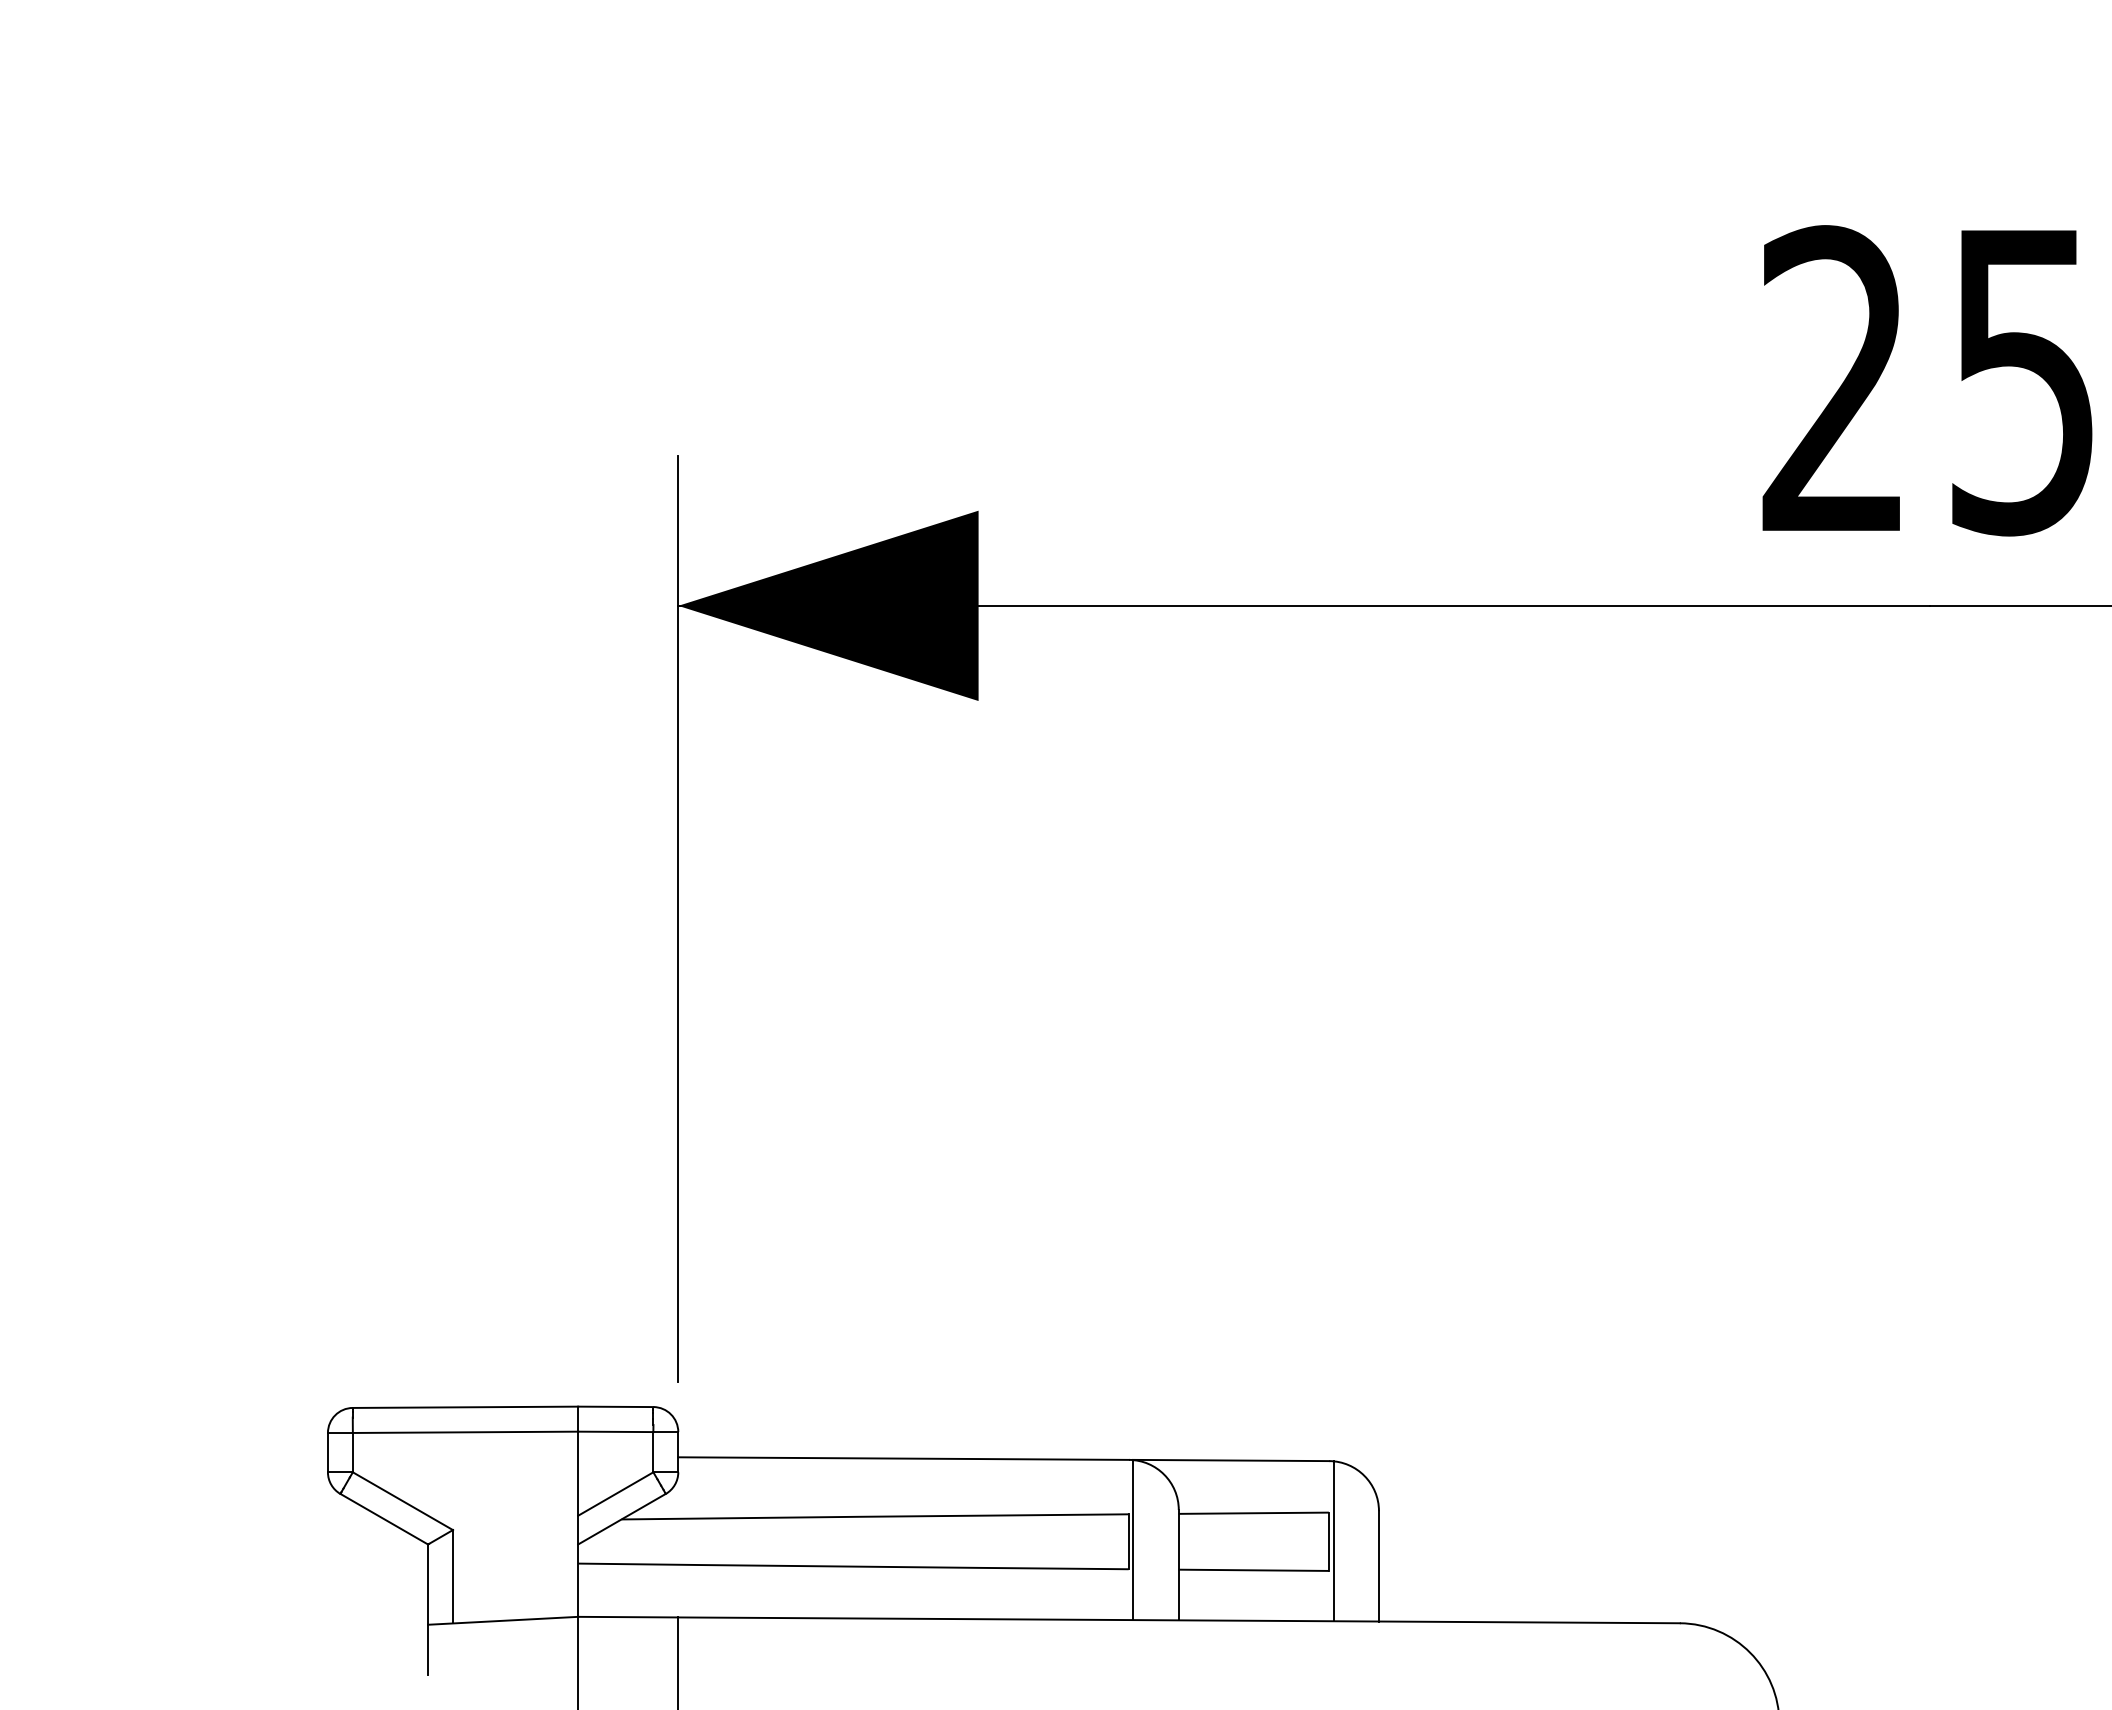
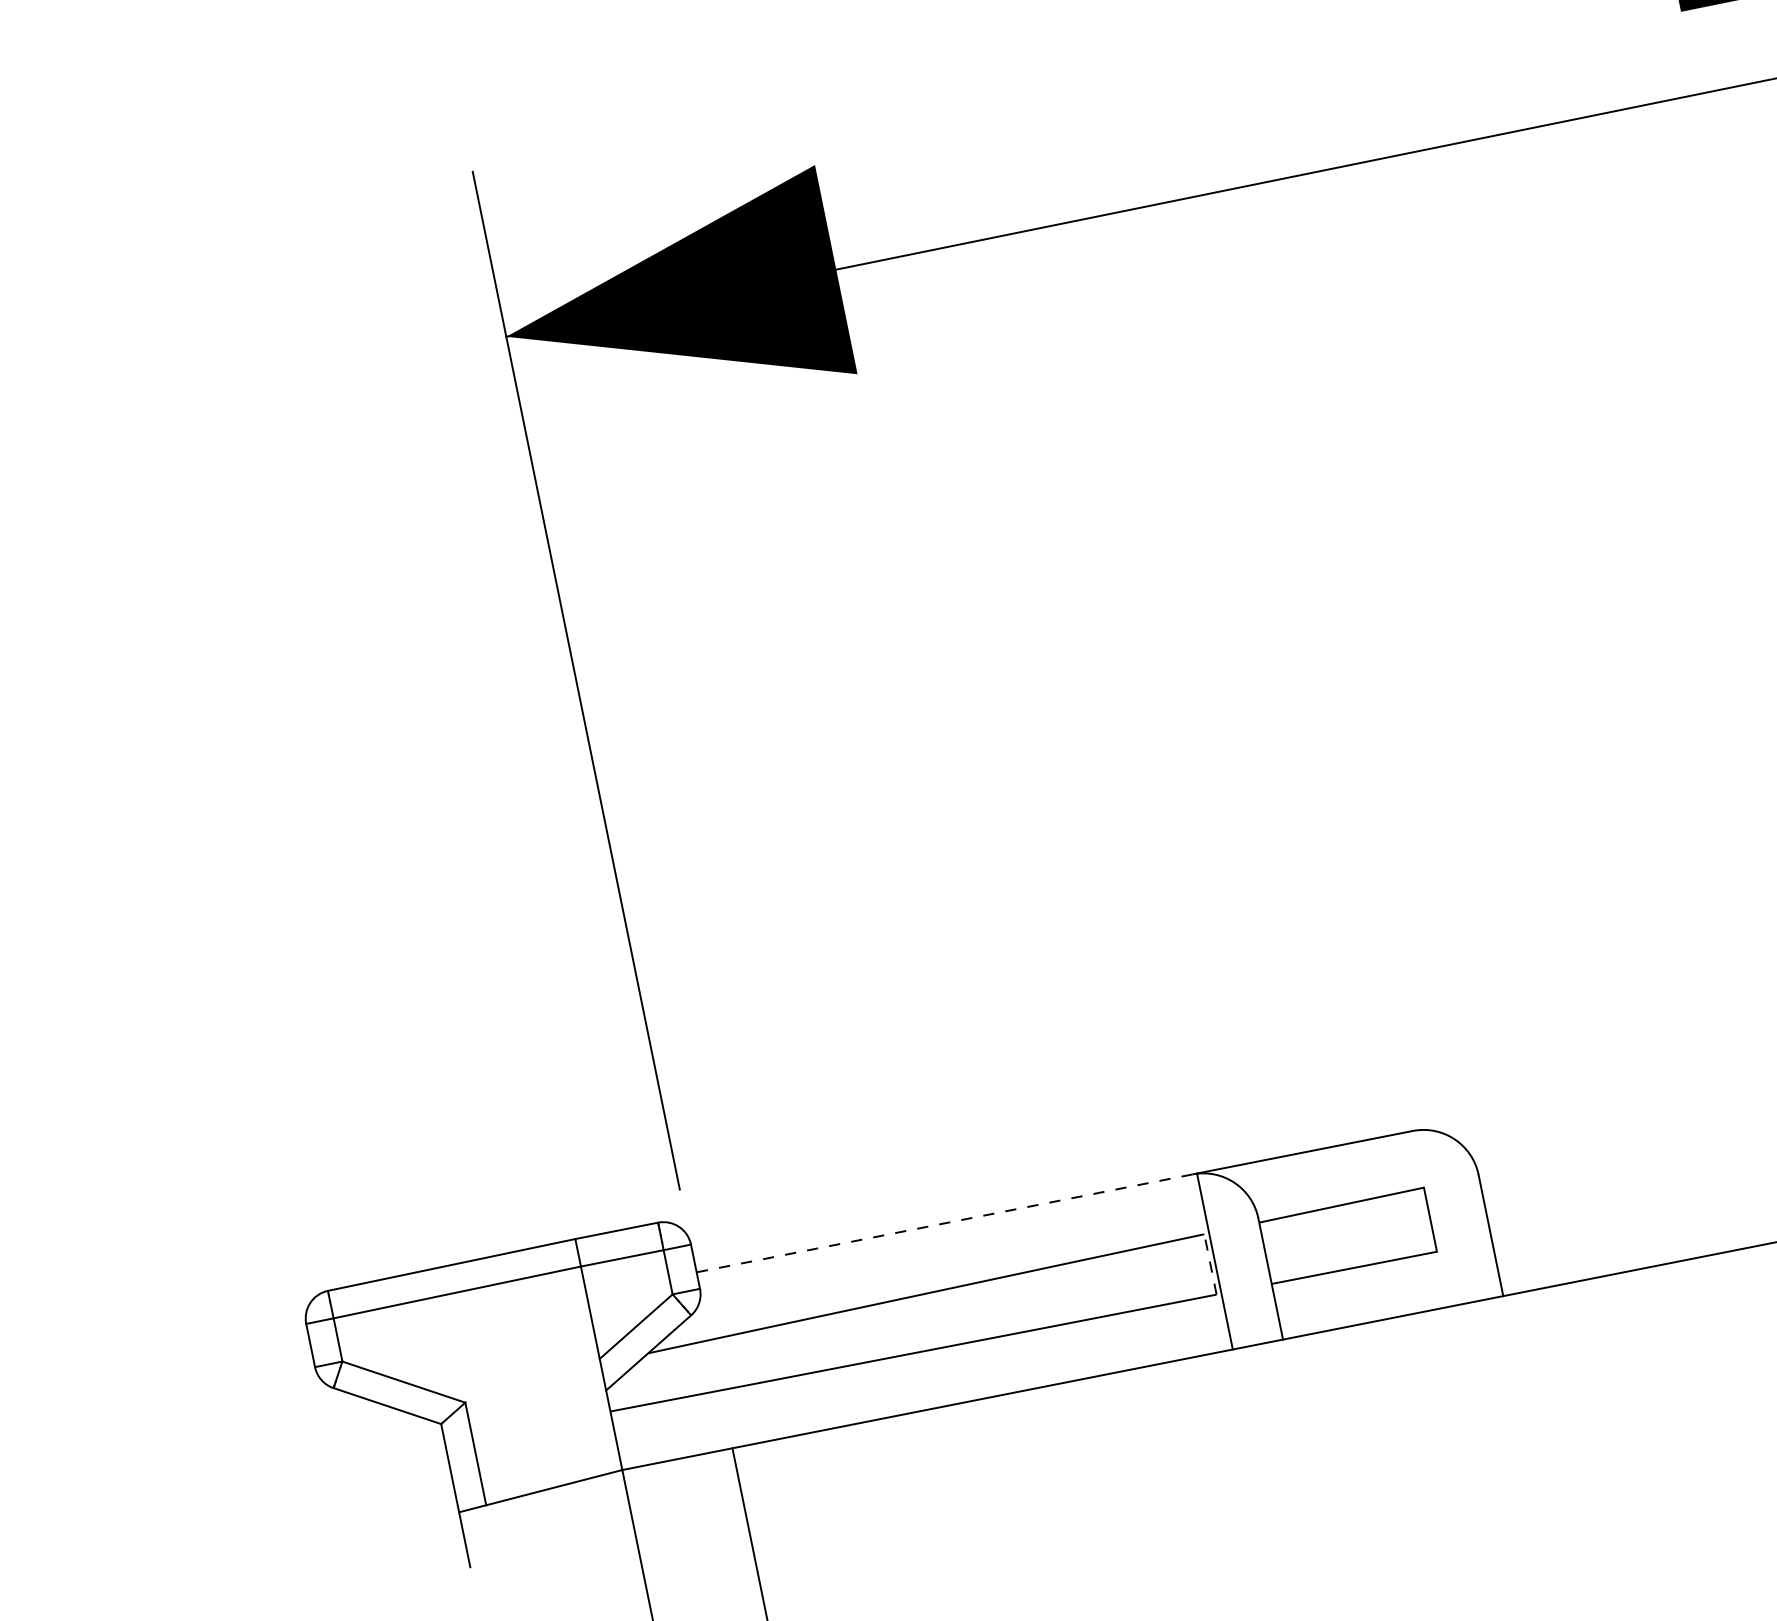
line: (903, 1458) -> (944, 1223), solid -> dashed
line: (1128, 1541) -> (1210, 1264), solid -> dashed
line: (1333, 1541) -> (1435, 1218), removed

